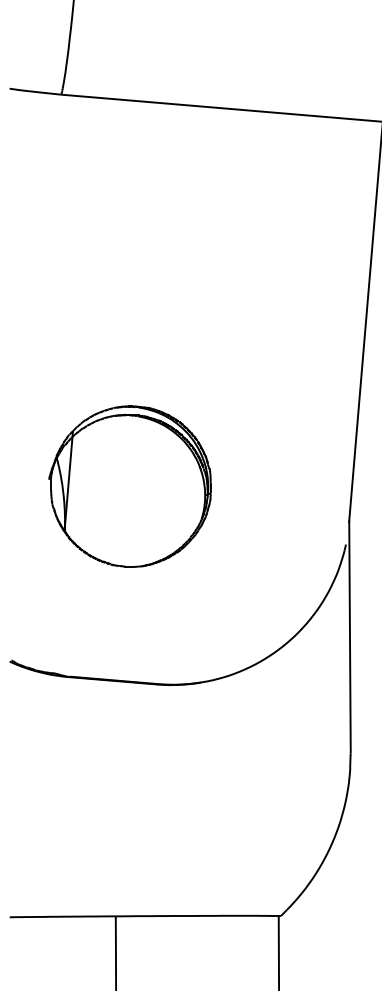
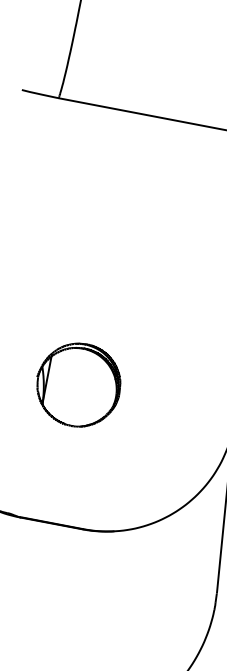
part: (129, 486) -> (78, 385), size x0.71

